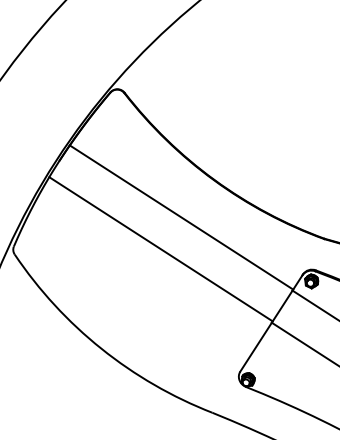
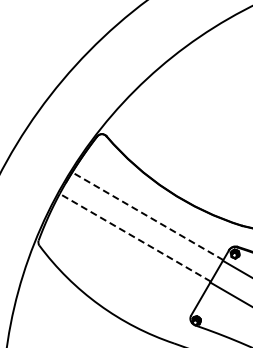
line: (181, 217) -> (147, 216), solid -> dashed
line: (159, 248) -> (134, 237), solid -> dashed

